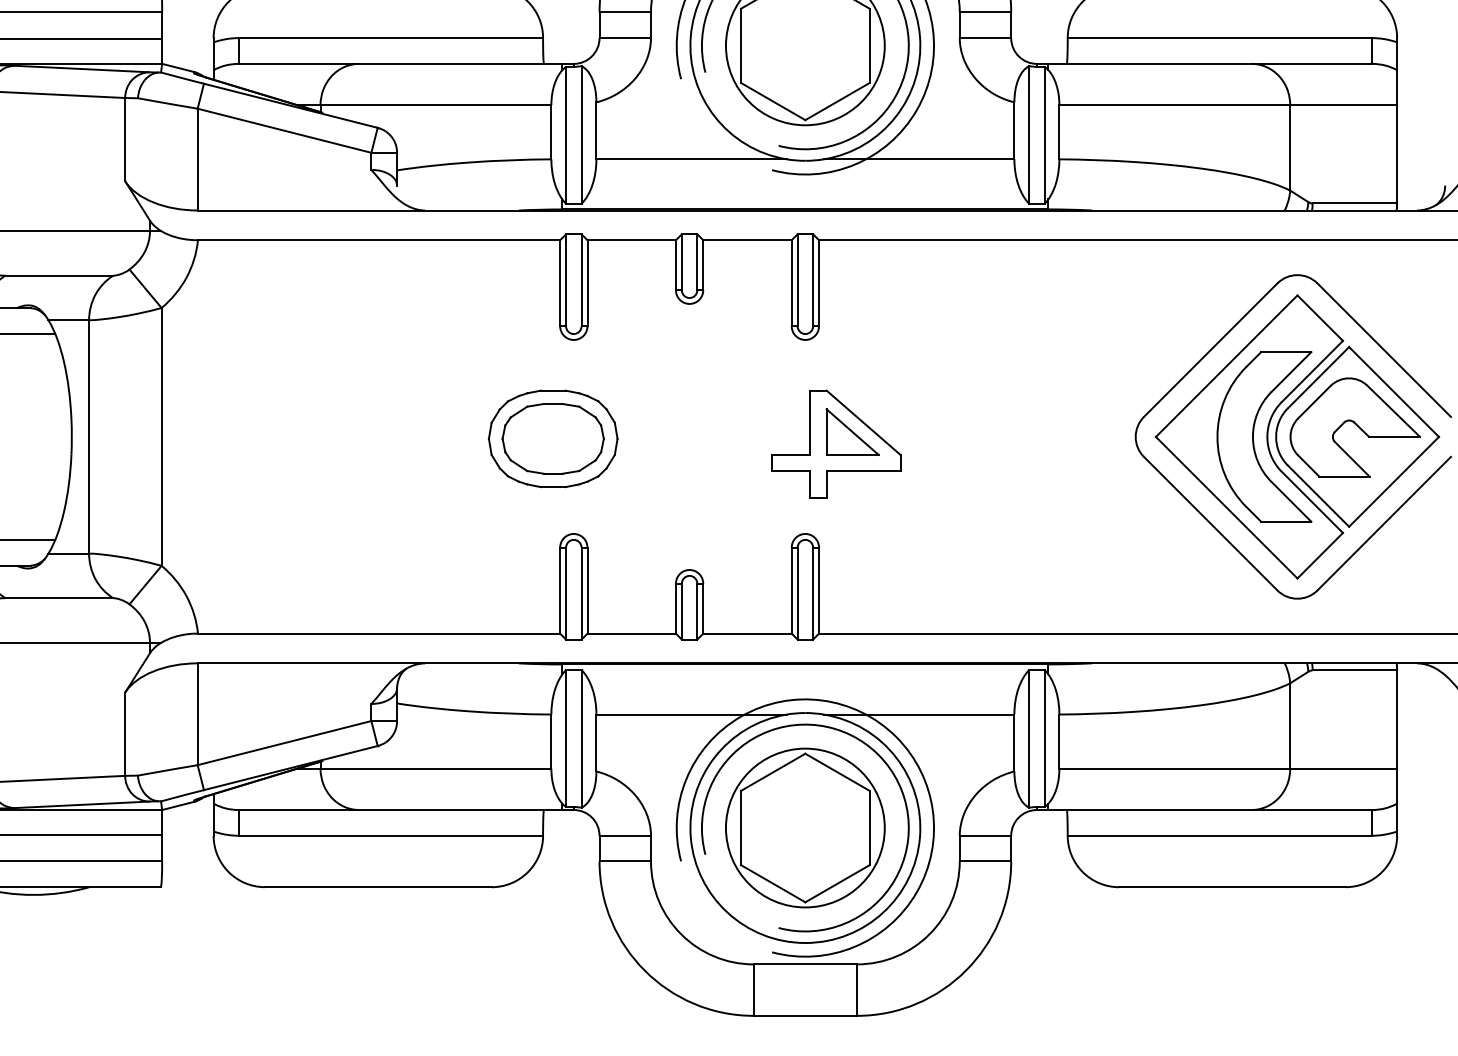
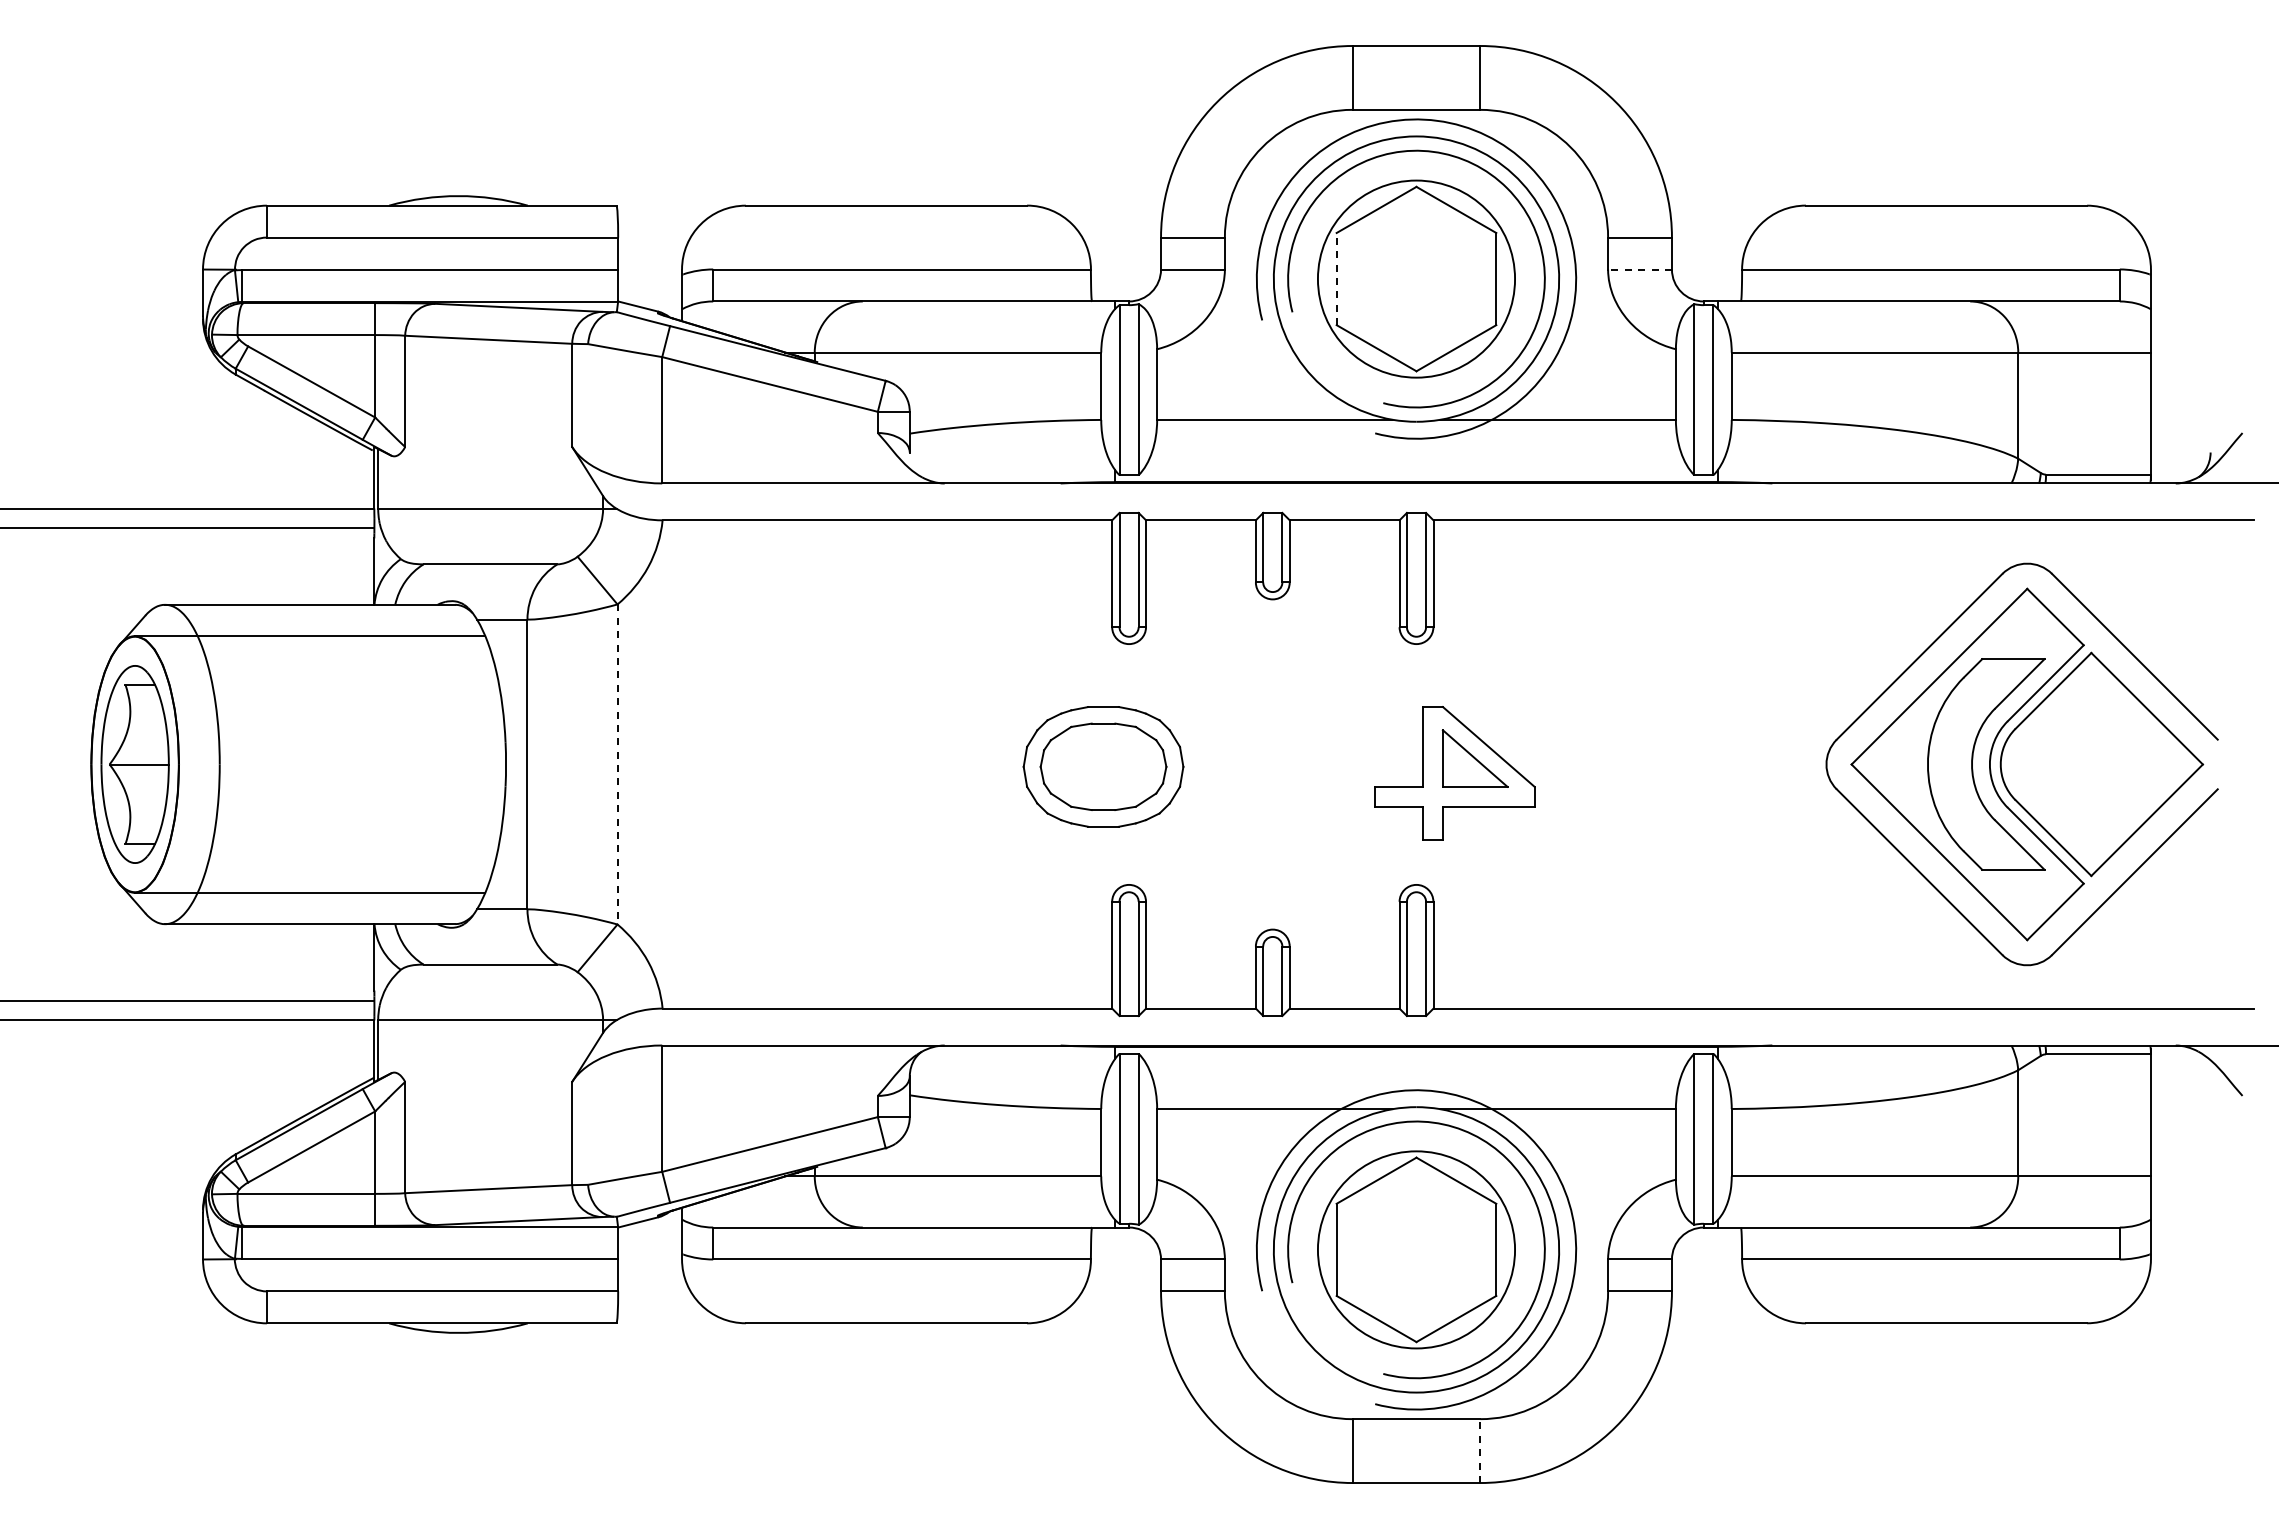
line: (985, 38) -> (1640, 269), solid -> dashed
line: (740, 45) -> (1336, 278), solid -> dashed
part: (1354, 427) -> (2098, 752), removed
line: (161, 436) -> (617, 764), solid -> dashed
line: (856, 990) -> (1480, 1451), solid -> dashed

